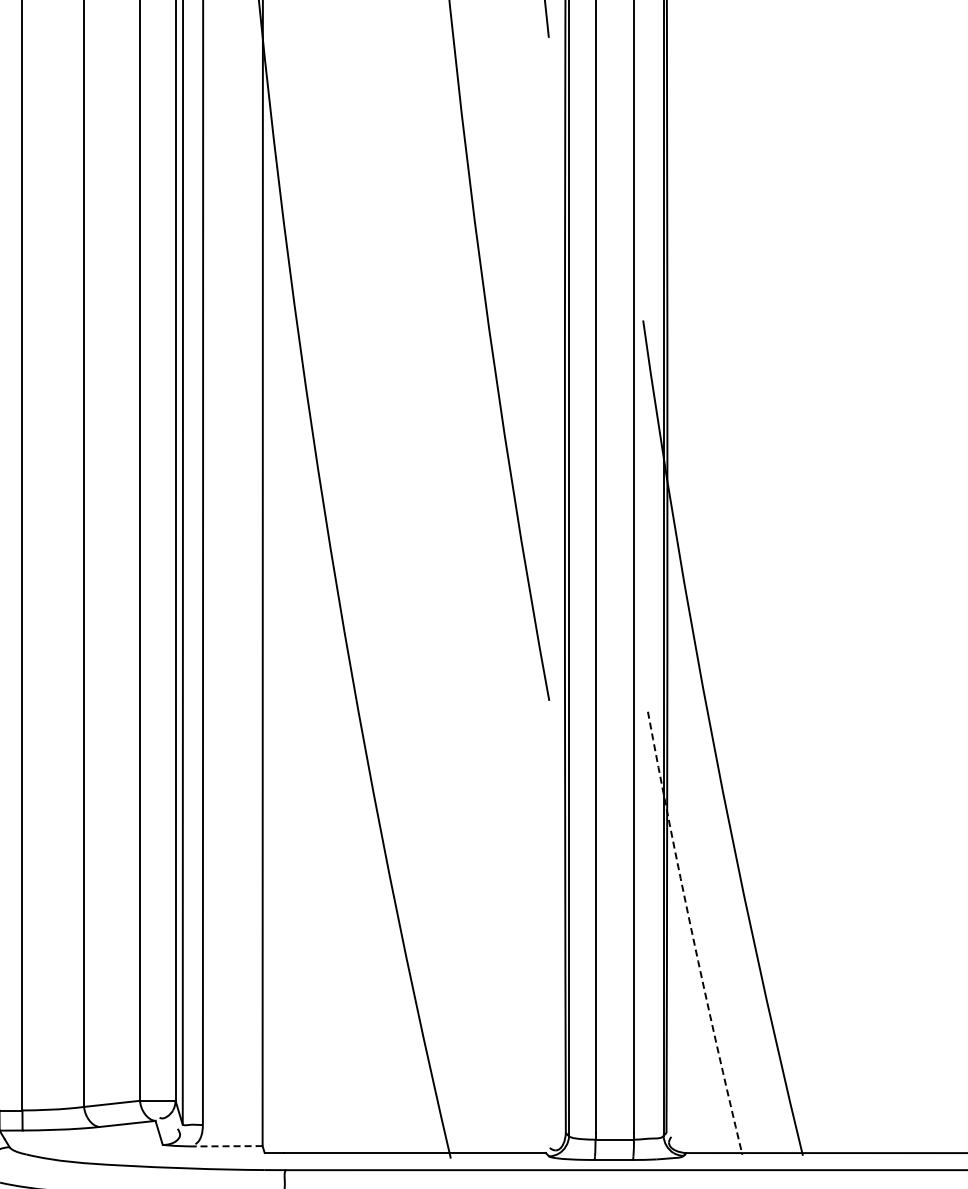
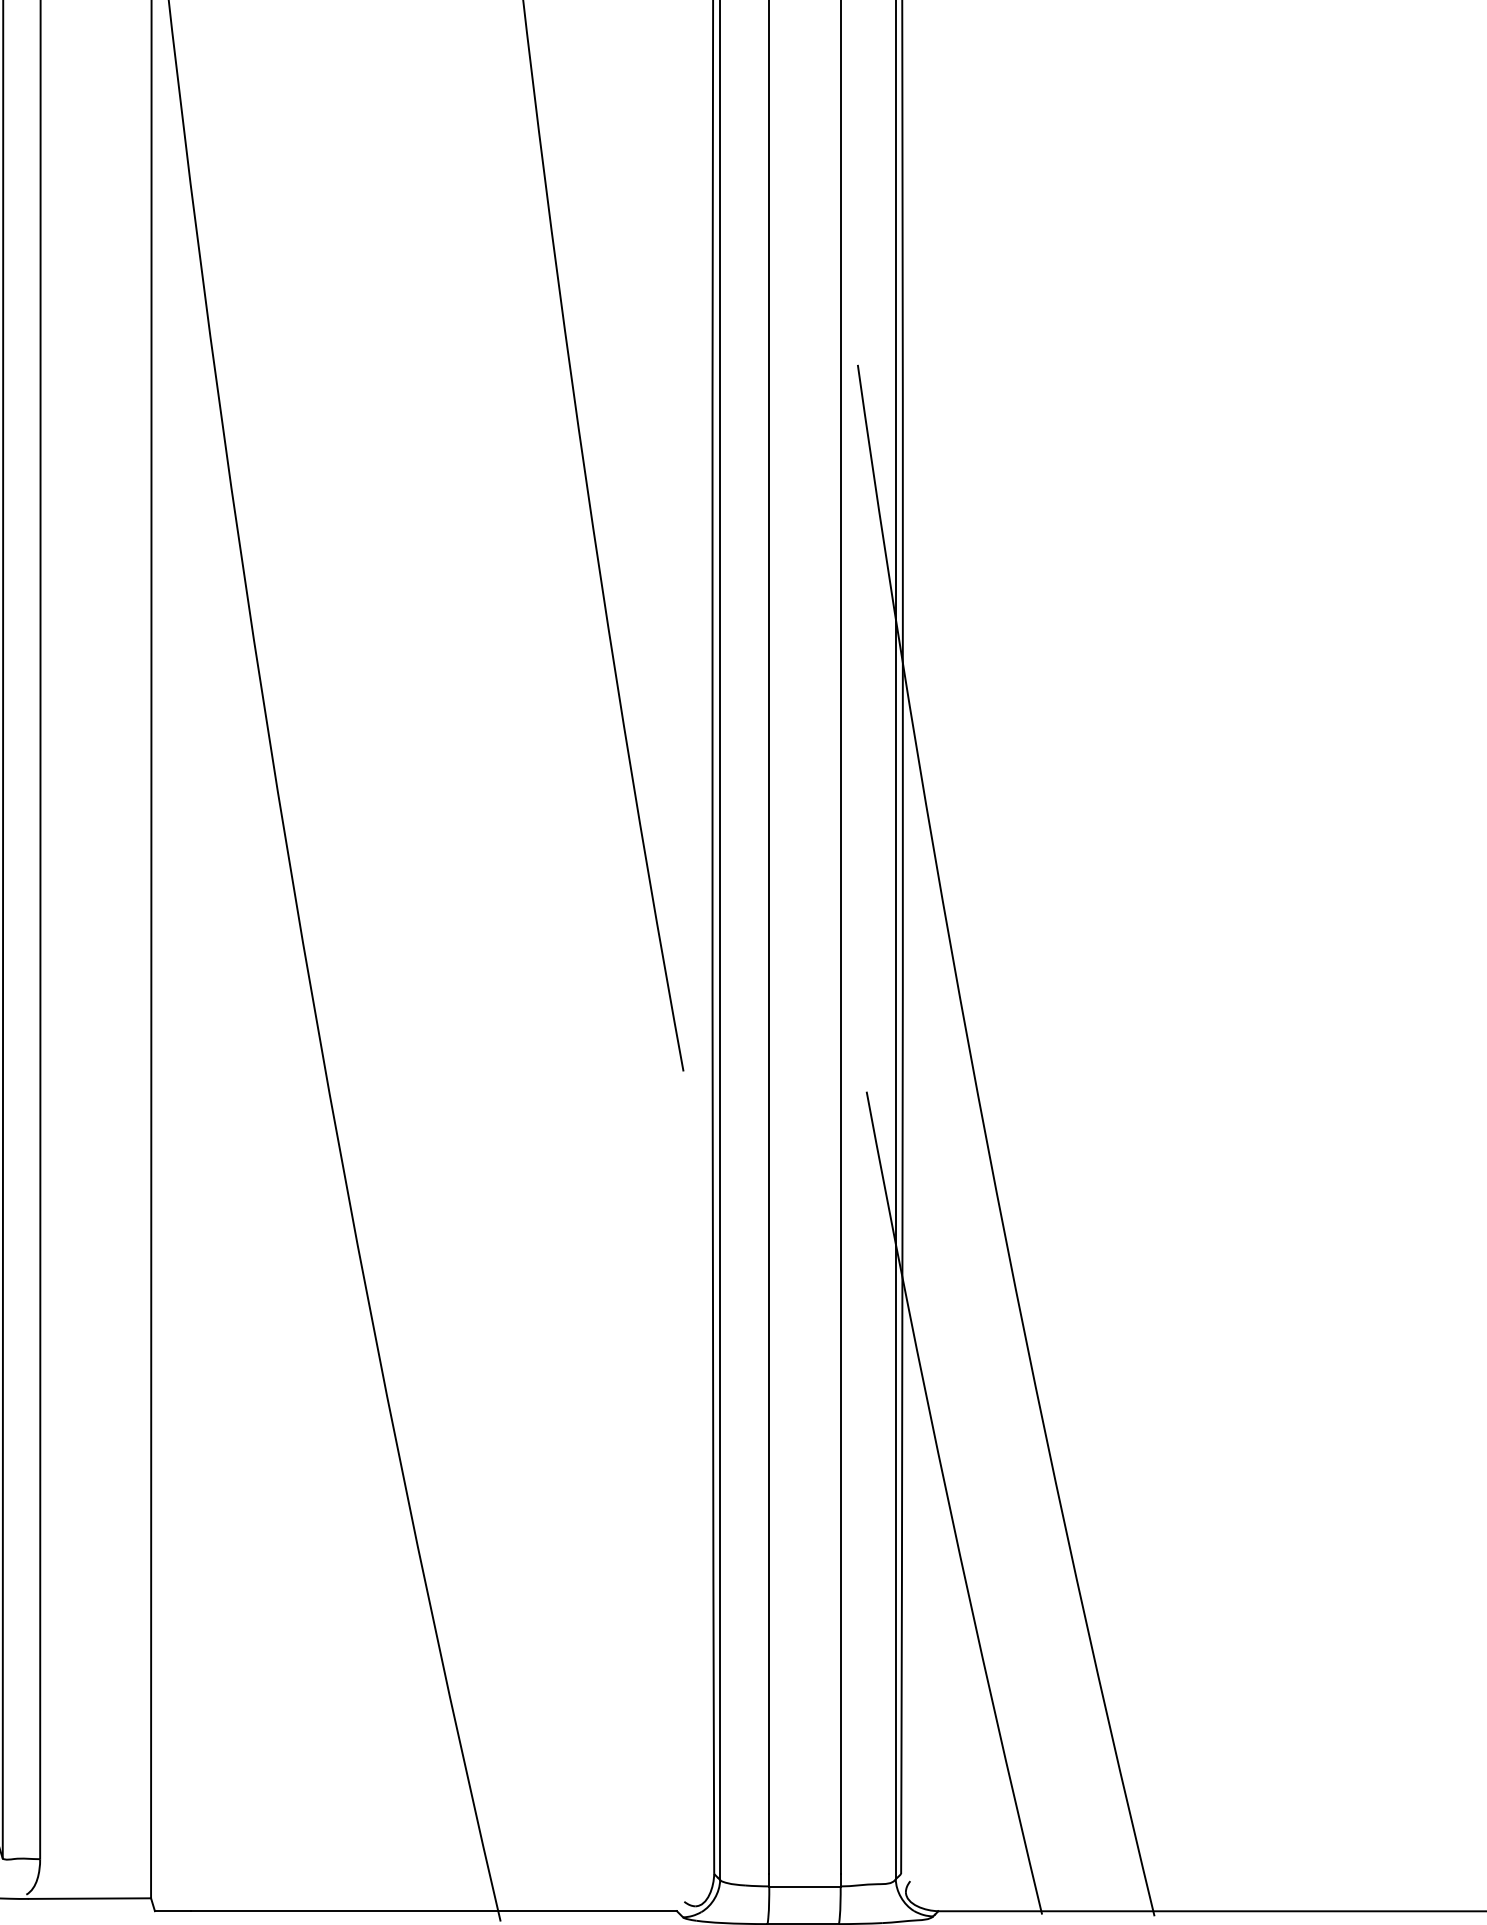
arc: (692, 933) -> (949, 1503), dashed -> solid
line: (229, 1146) -> (89, 1899), dashed -> solid

